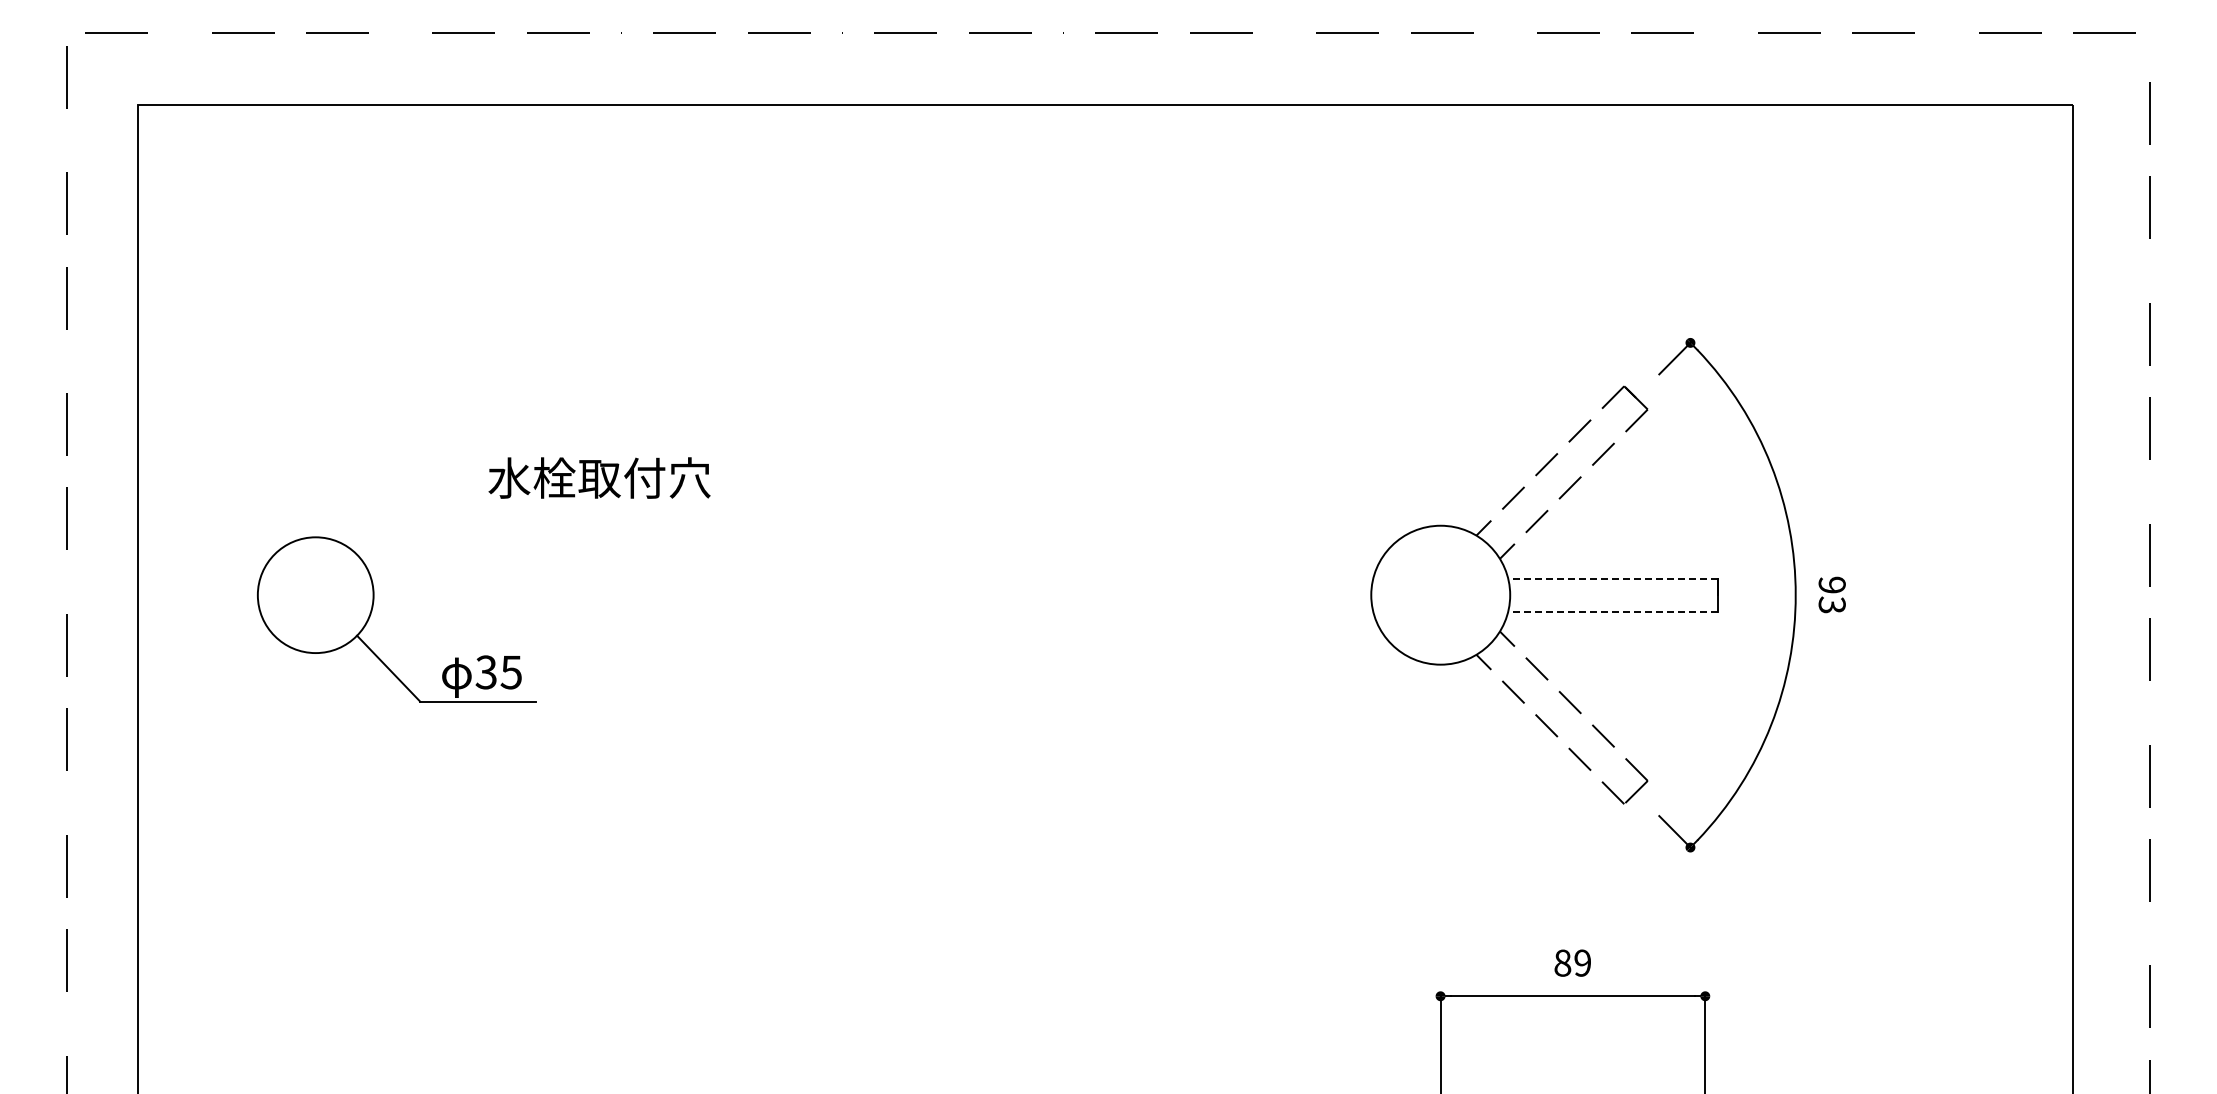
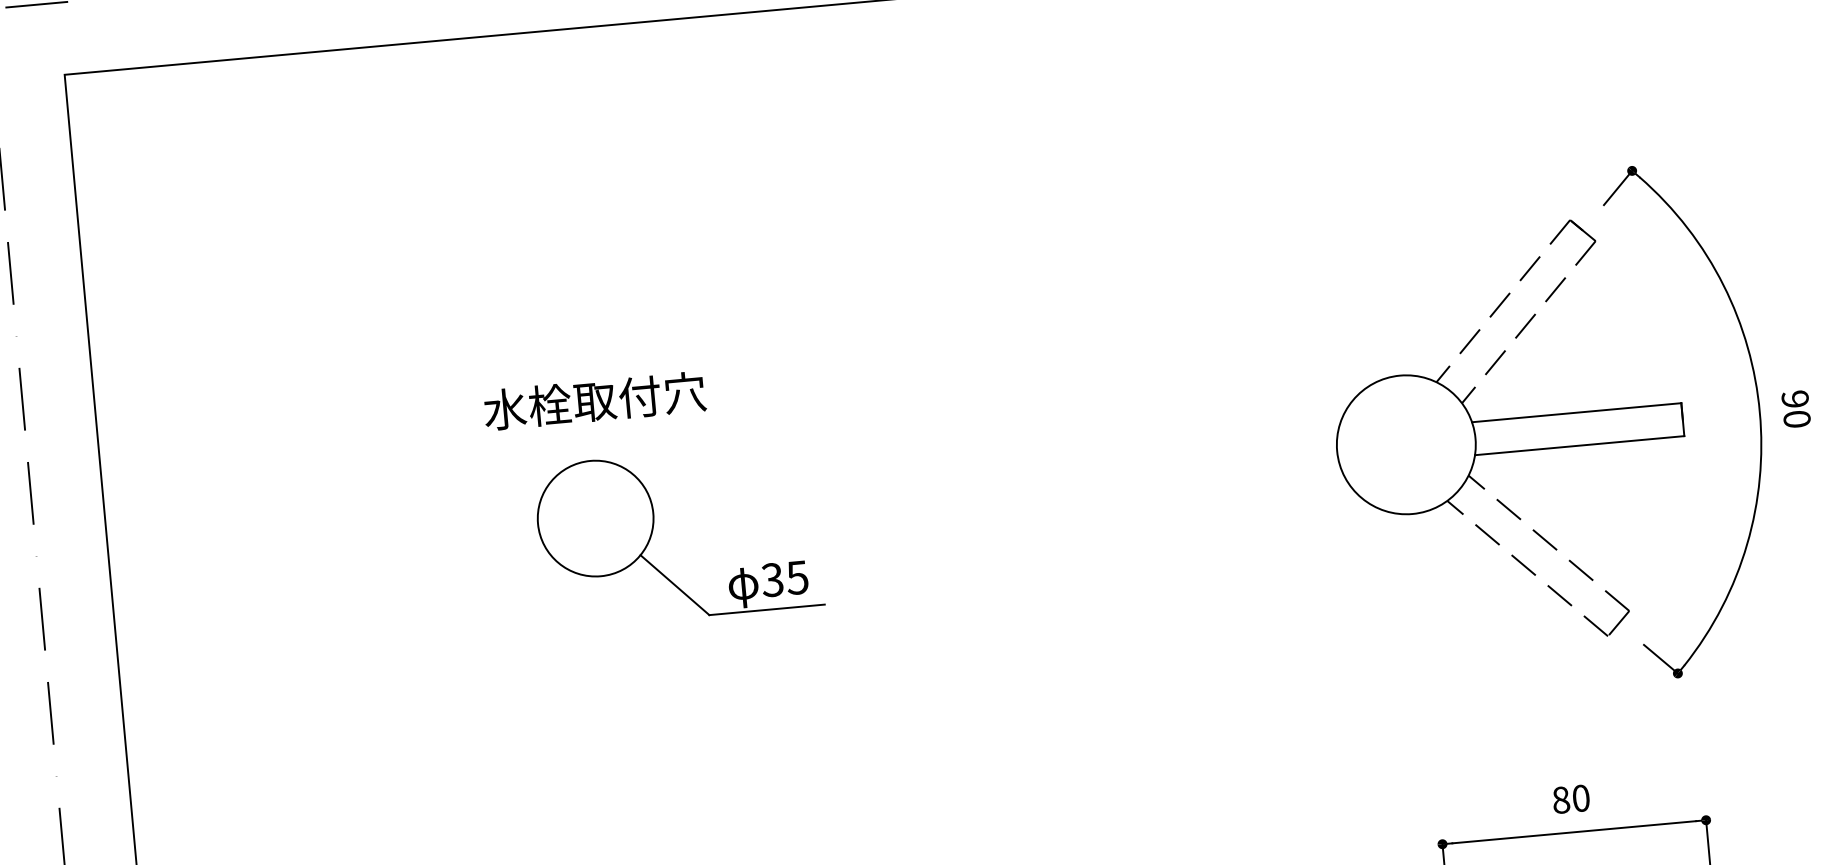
text: (599, 477) -> (594, 400), moved
line: (1612, 578) -> (1575, 412), dashed -> solid
text: (1831, 604) -> (1796, 418), 93 -> 90
part: (372, 611) -> (653, 529), moved
line: (1612, 611) -> (1578, 445), dashed -> solid
text: (1582, 962) -> (1580, 797), 89 -> 80

